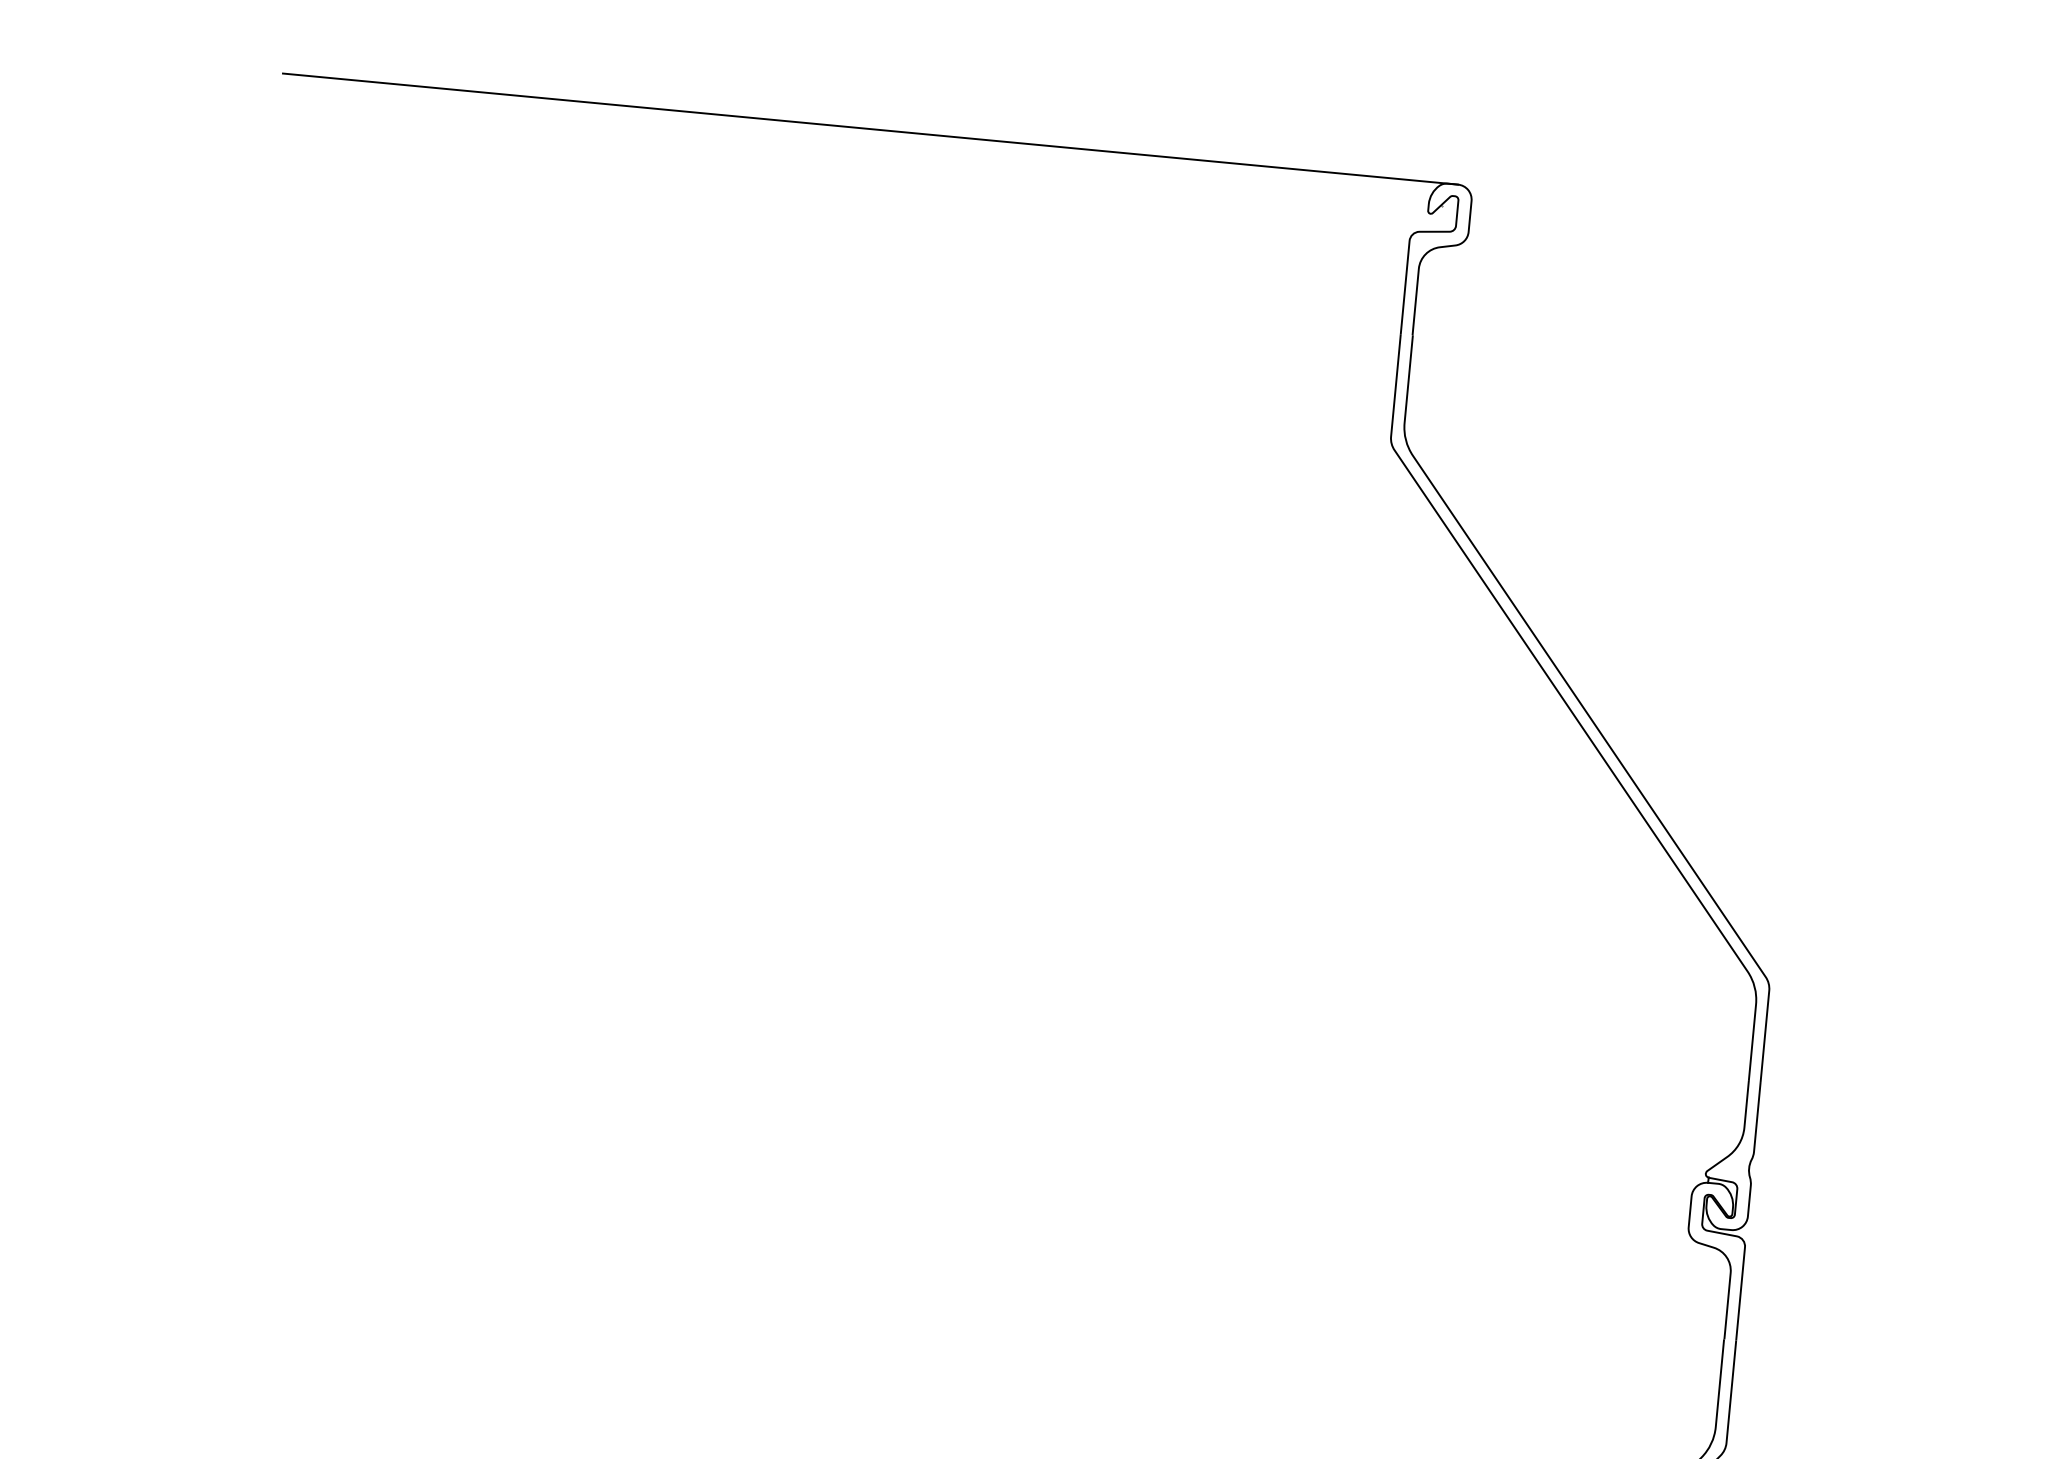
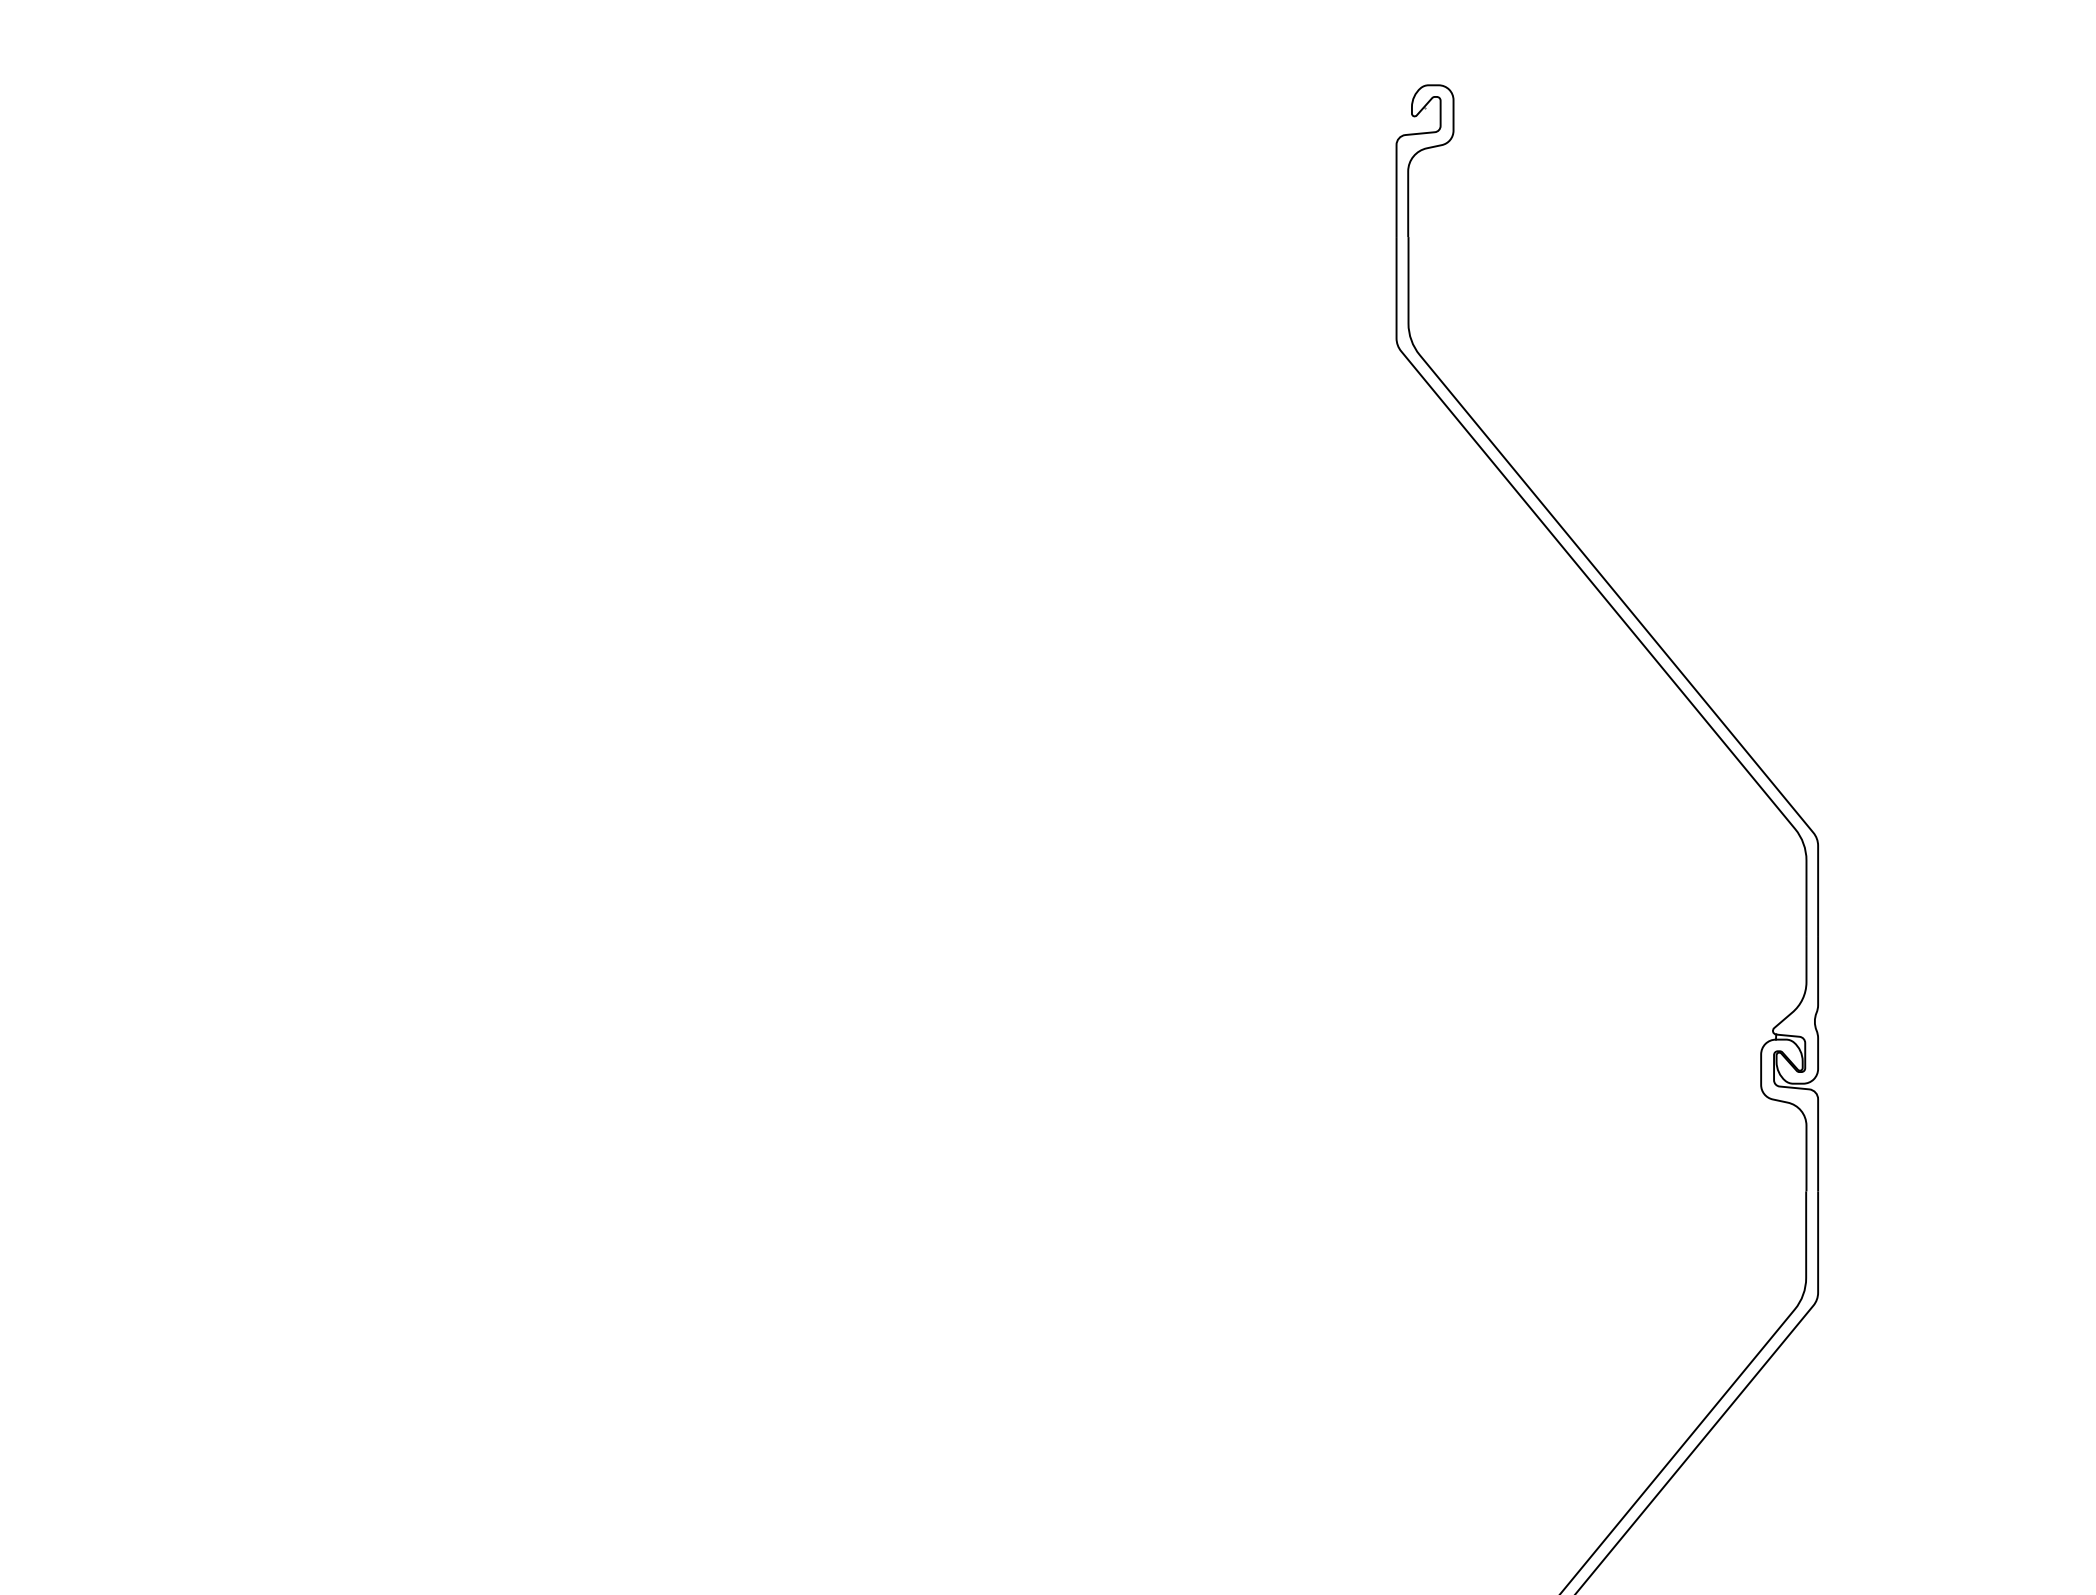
line: (869, 129) -> (857, 85), removed

